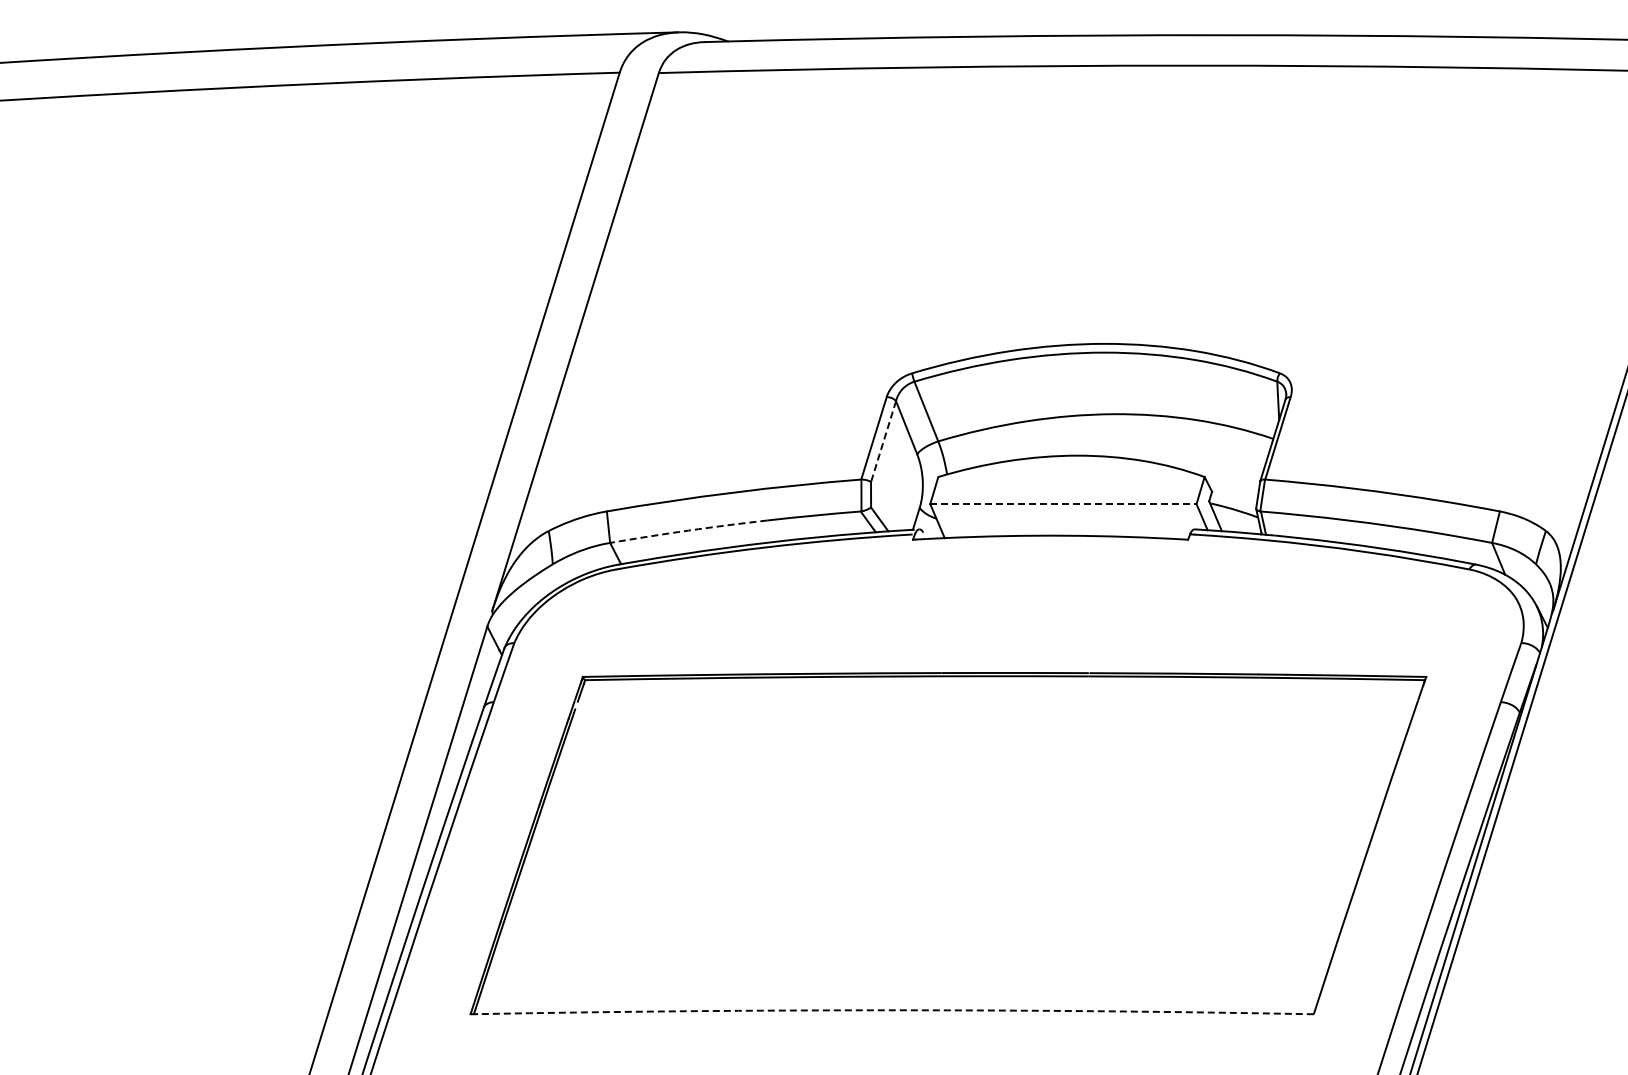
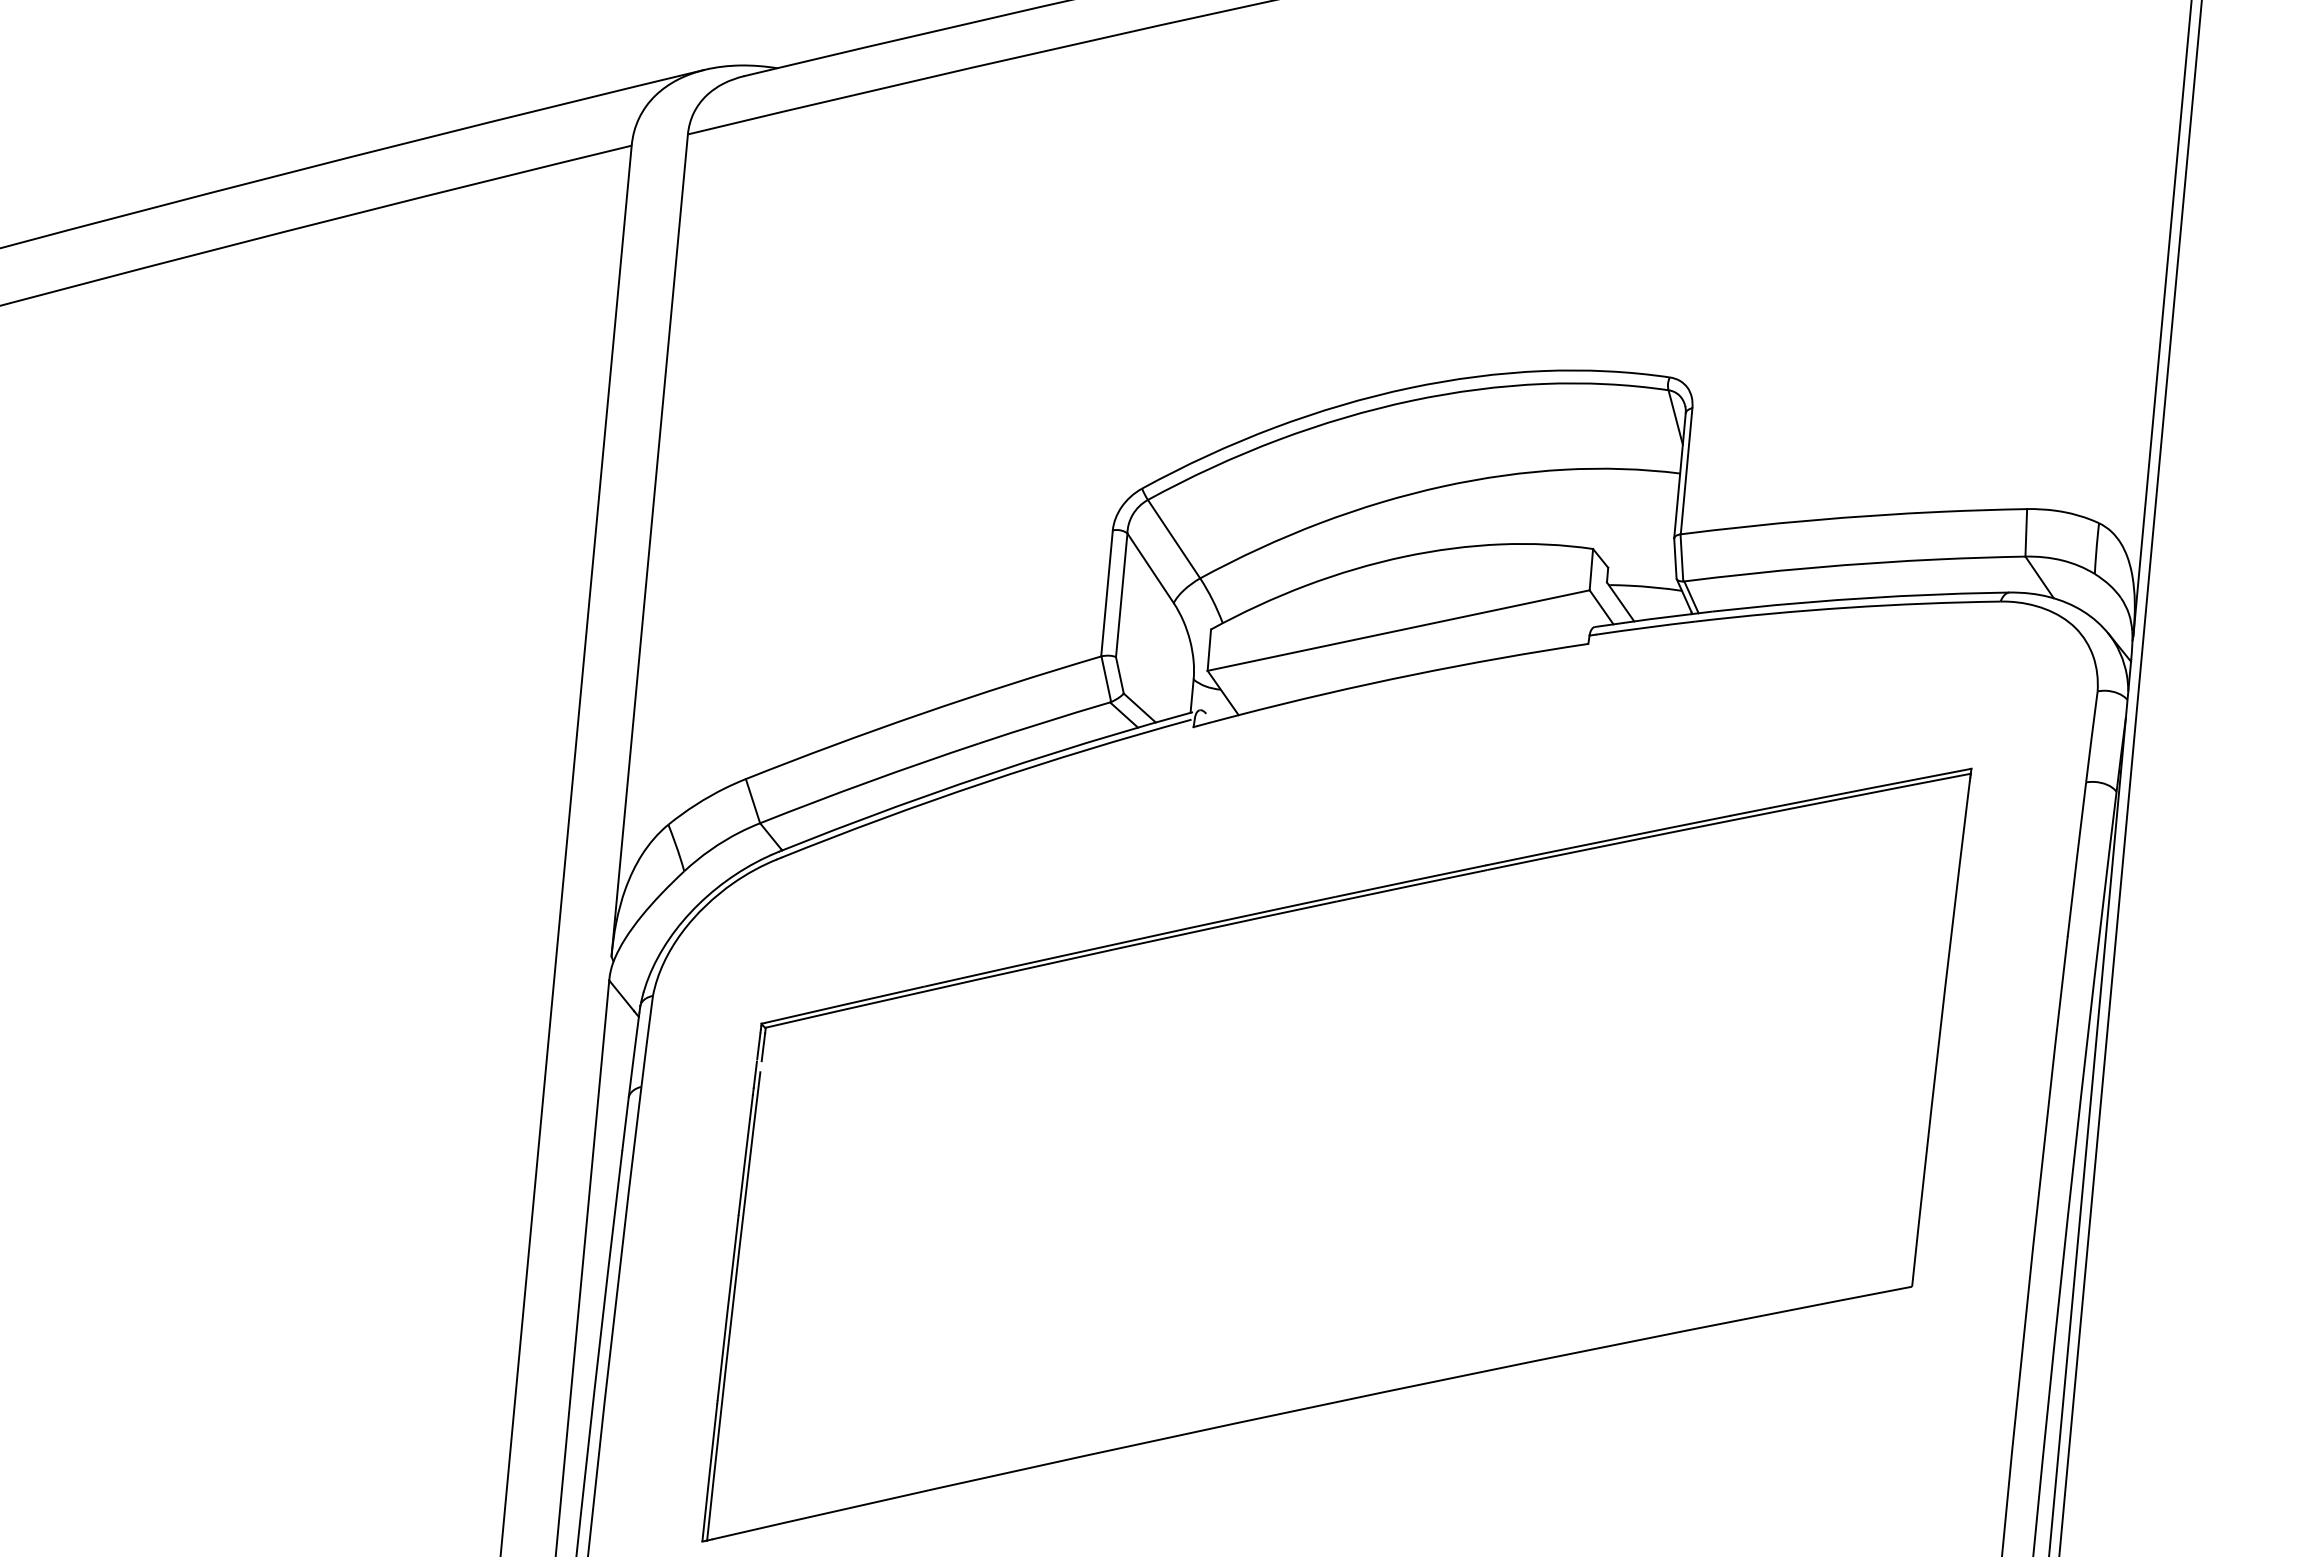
line: (883, 442) -> (1121, 596), dashed -> solid
line: (1063, 504) -> (1398, 631), dashed -> solid
arc: (688, 530) -> (868, 781), dashed -> solid
arc: (895, 1010) -> (1310, 1407), dashed -> solid

